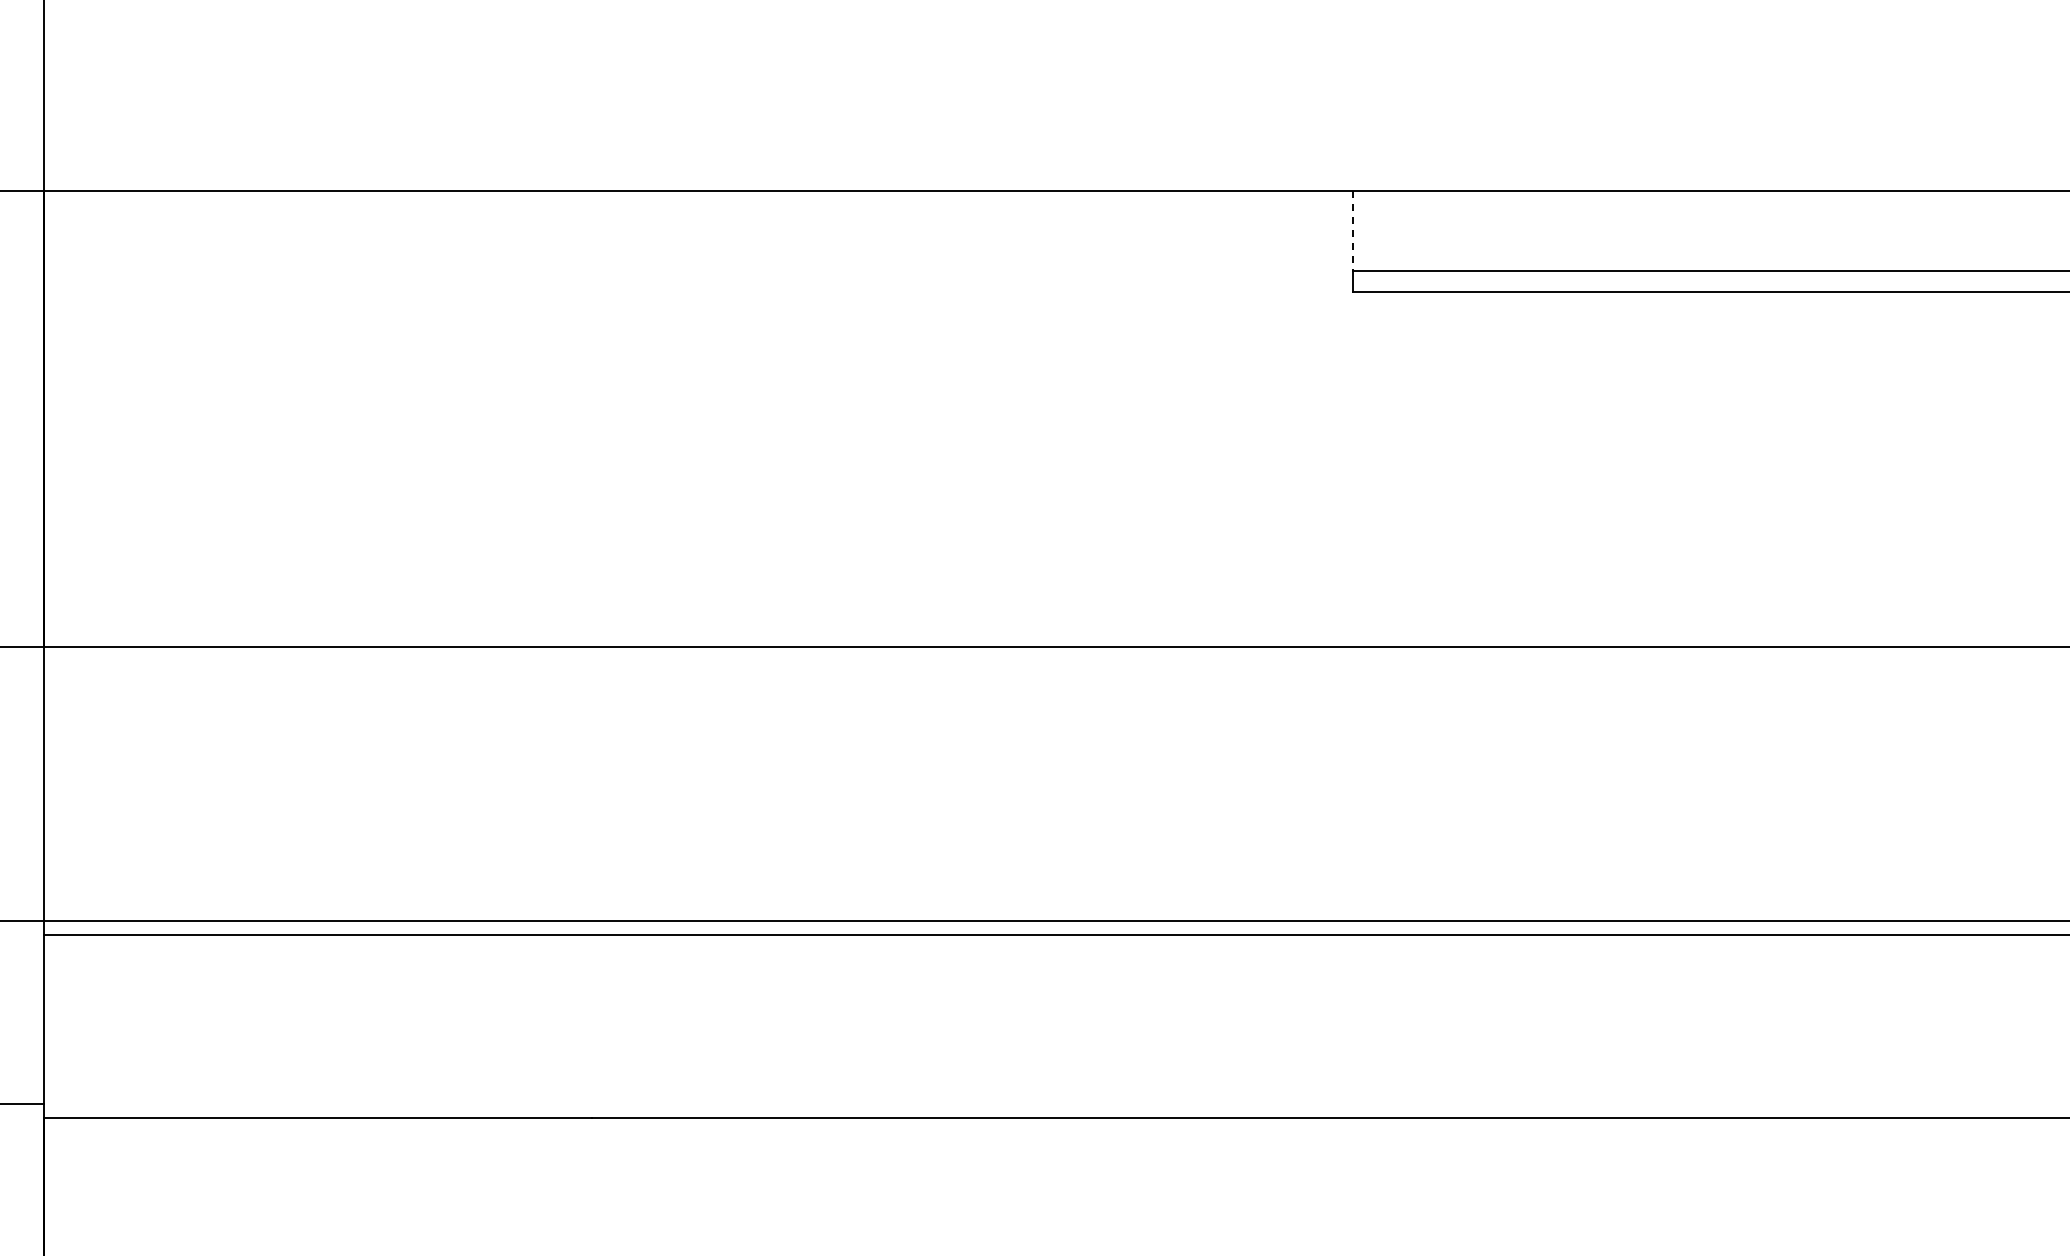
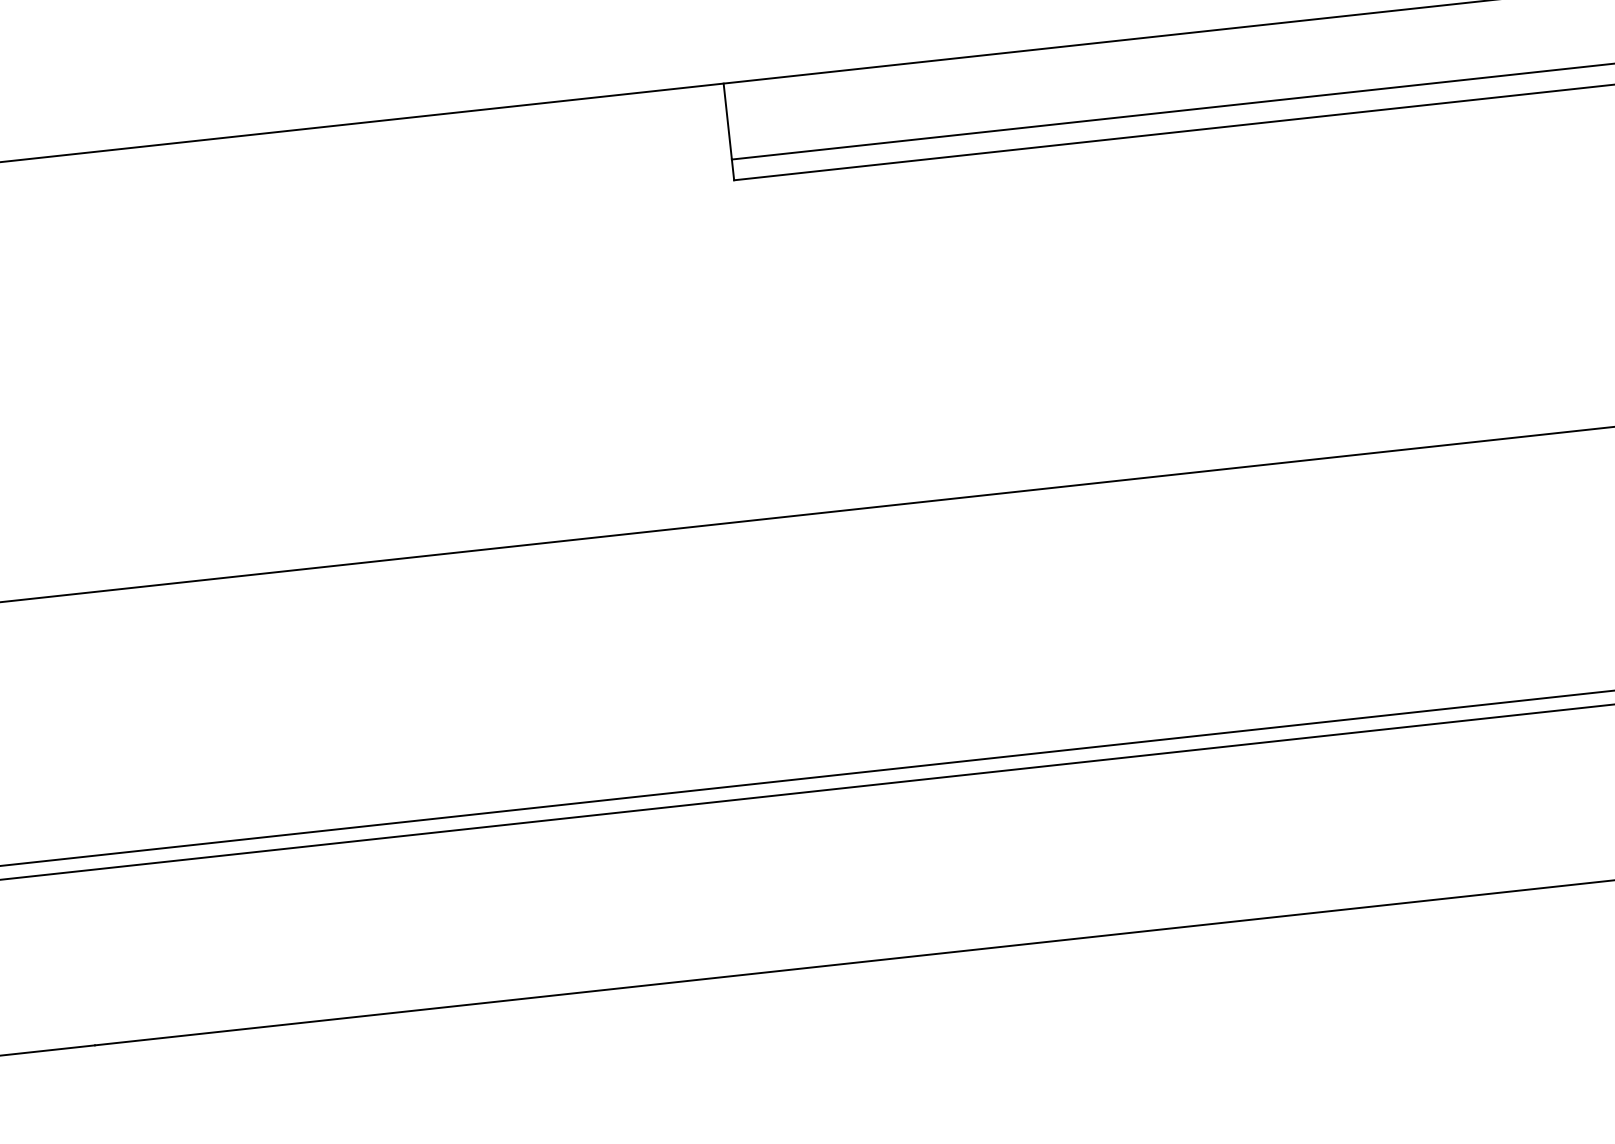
line: (1352, 230) -> (727, 121), dashed -> solid

